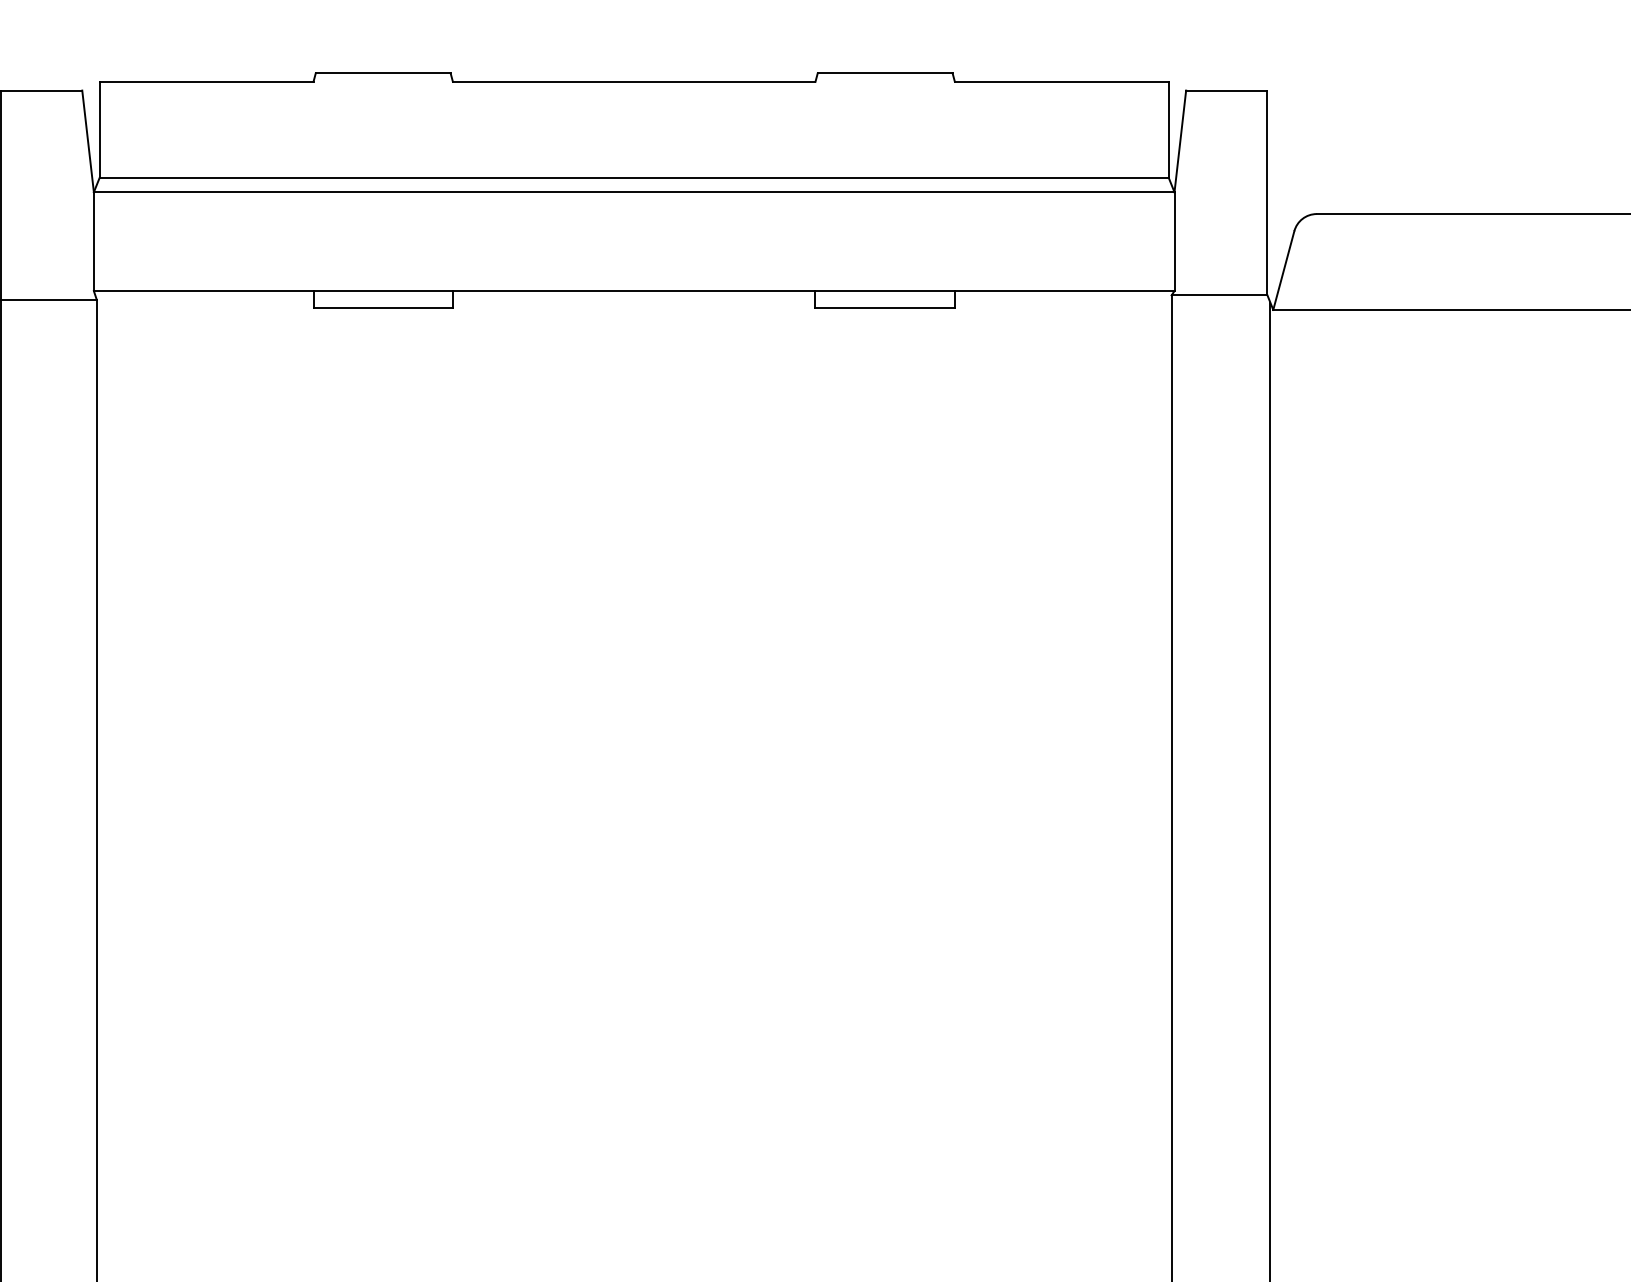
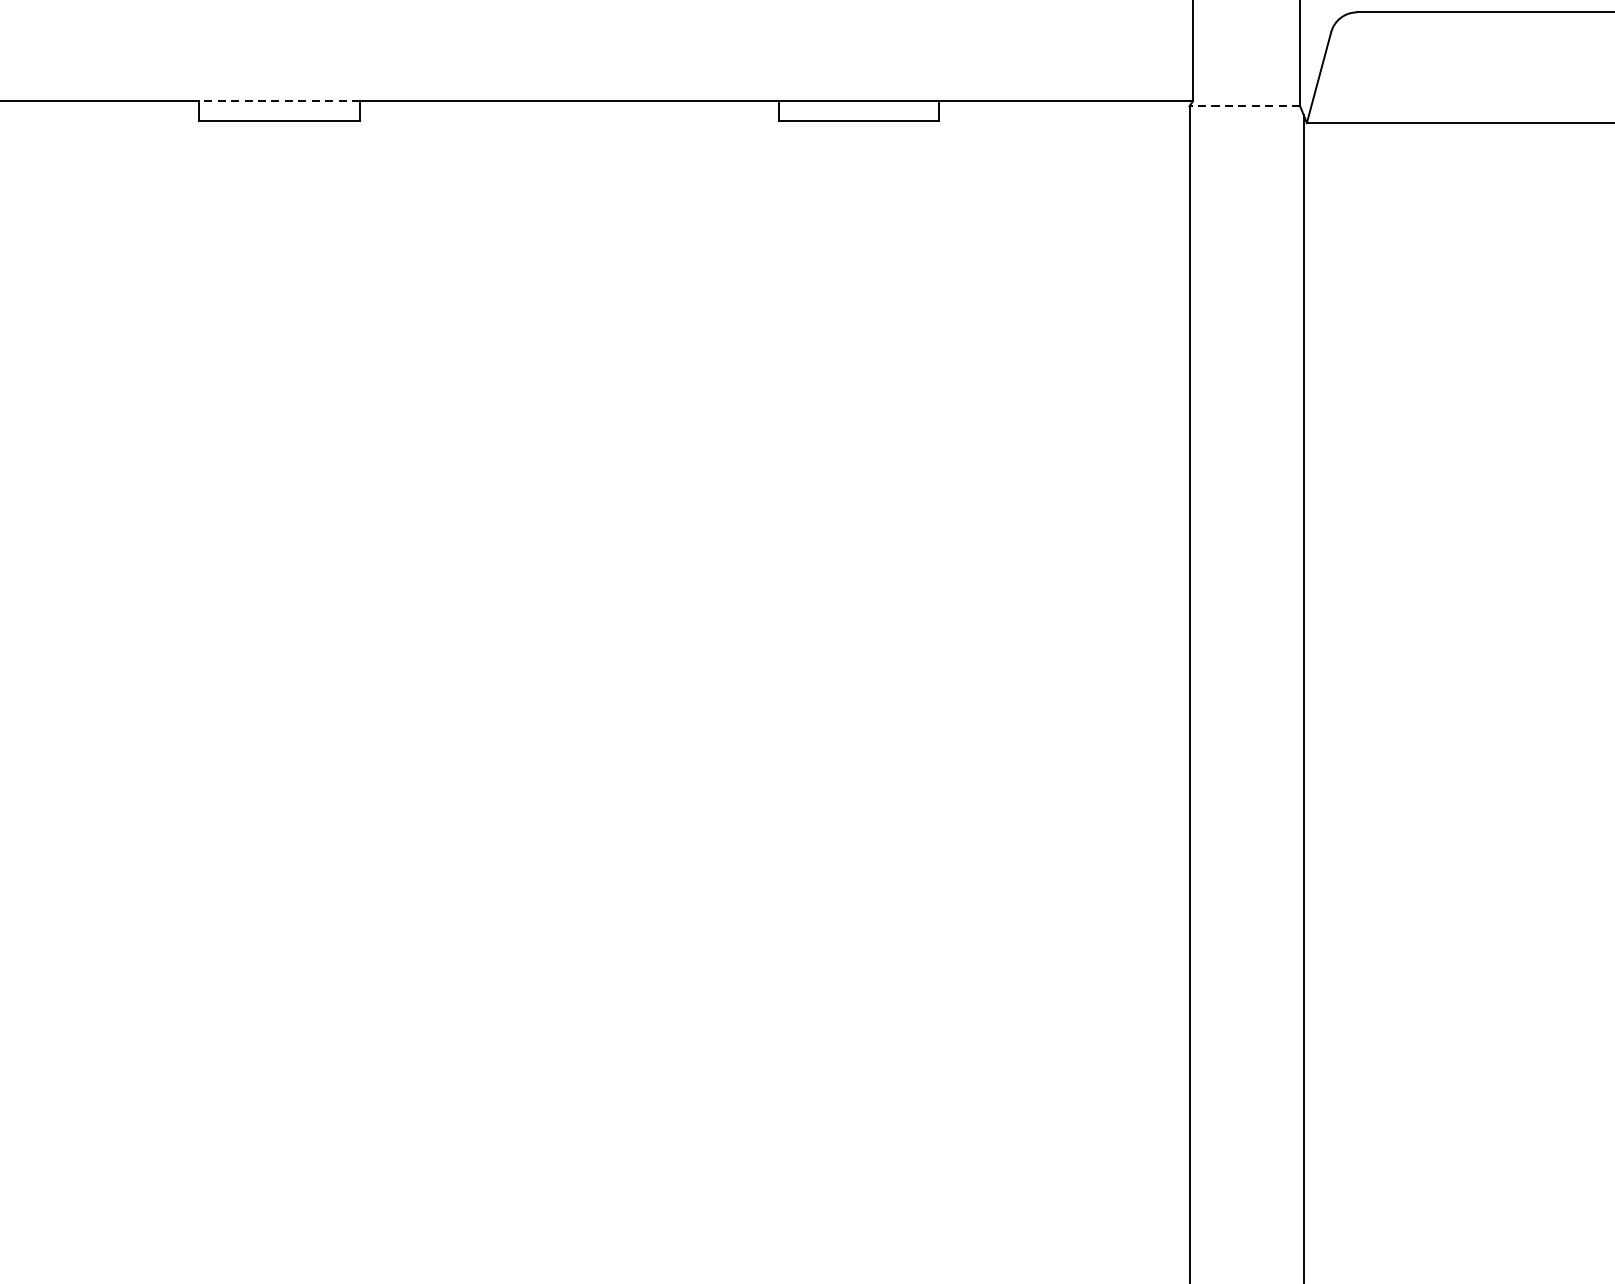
line: (383, 291) -> (279, 101), solid -> dashed
line: (1219, 295) -> (1244, 106), solid -> dashed

